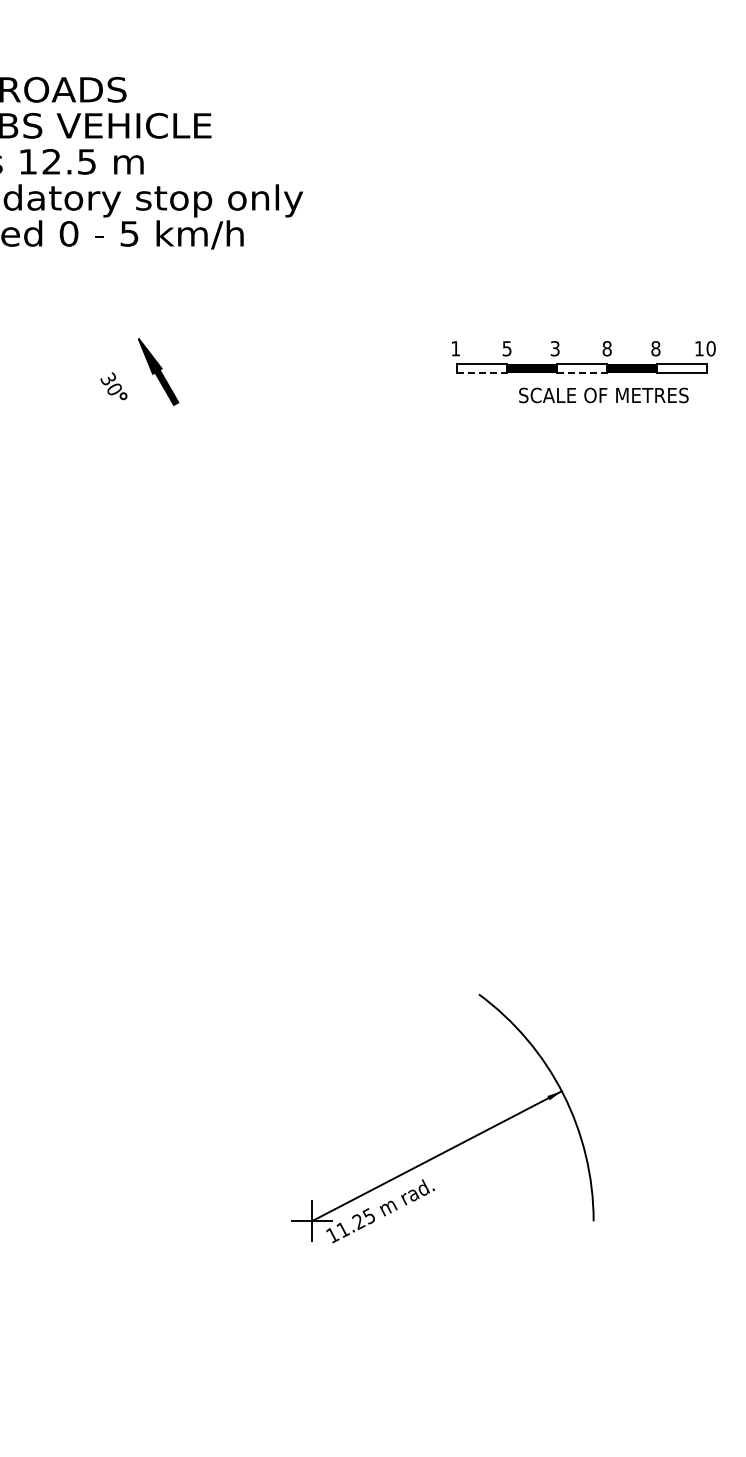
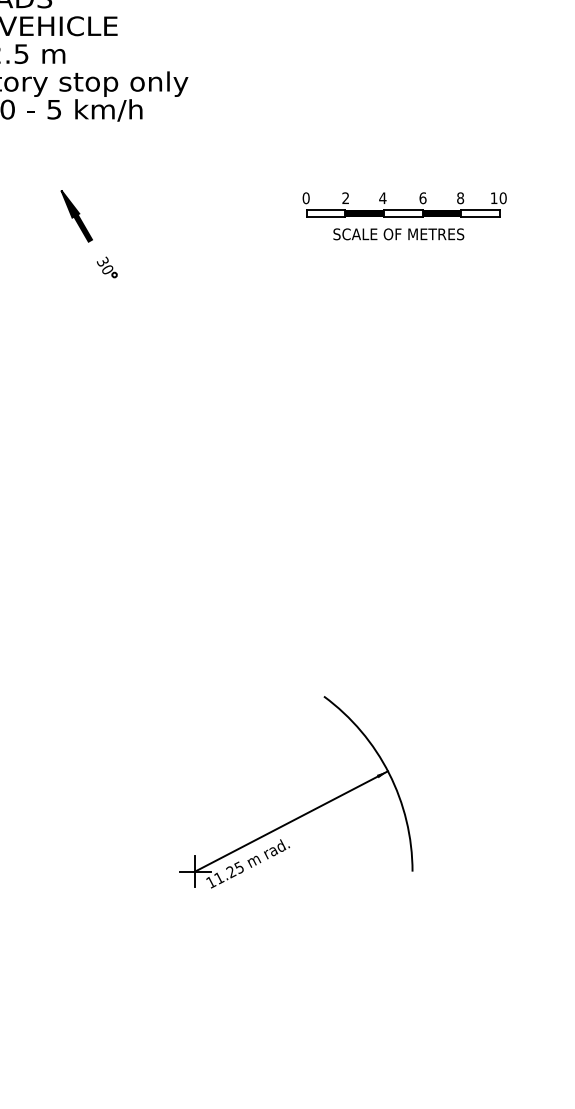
text: (455, 348) -> (305, 198), 1 -> 0
text: (506, 348) -> (345, 198), 5 -> 2
text: (555, 348) -> (383, 198), 3 -> 4
text: (606, 348) -> (422, 198), 8 -> 6
line: (482, 372) -> (326, 216), dashed -> solid
line: (582, 372) -> (403, 216), dashed -> solid
part: (113, 386) -> (106, 267), moved
text: (603, 395) -> (398, 234), moved

